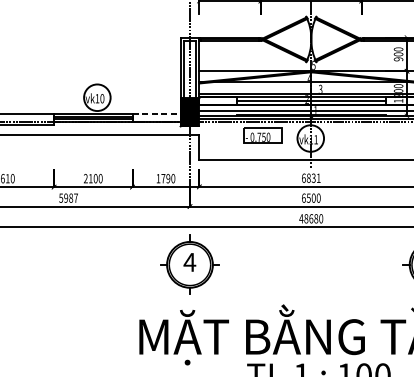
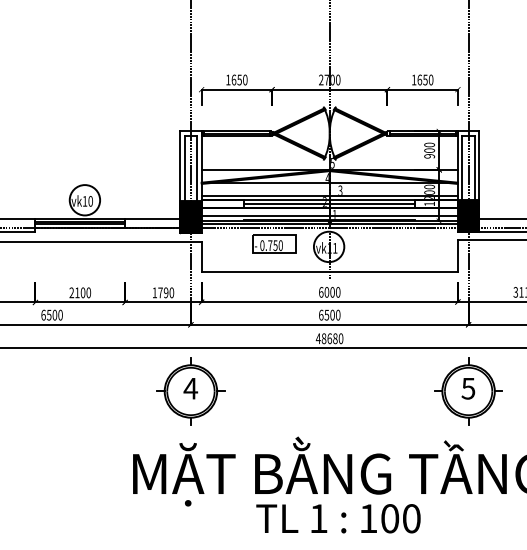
line: (156, 114) -> (152, 219), dashed -> solid
text: (313, 178) -> (332, 292), 6831 -> 6000
text: (68, 197) -> (51, 314), 5987 -> 6500

